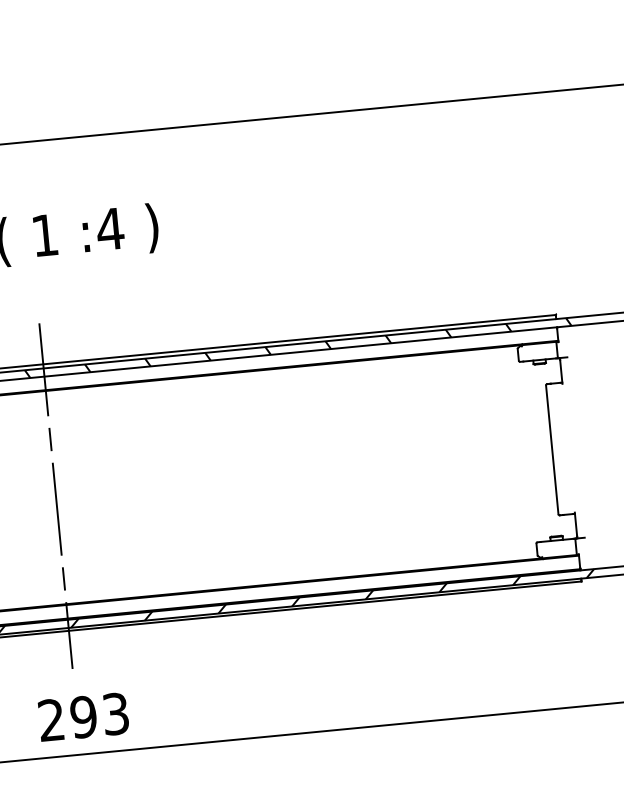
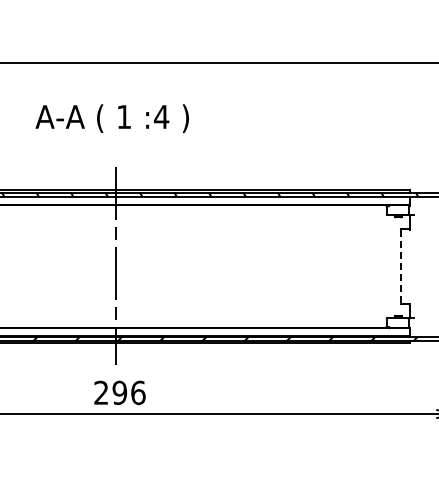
line: (551, 449) -> (400, 266), solid -> dashed
text: (116, 713) -> (138, 392), 293 -> 296

